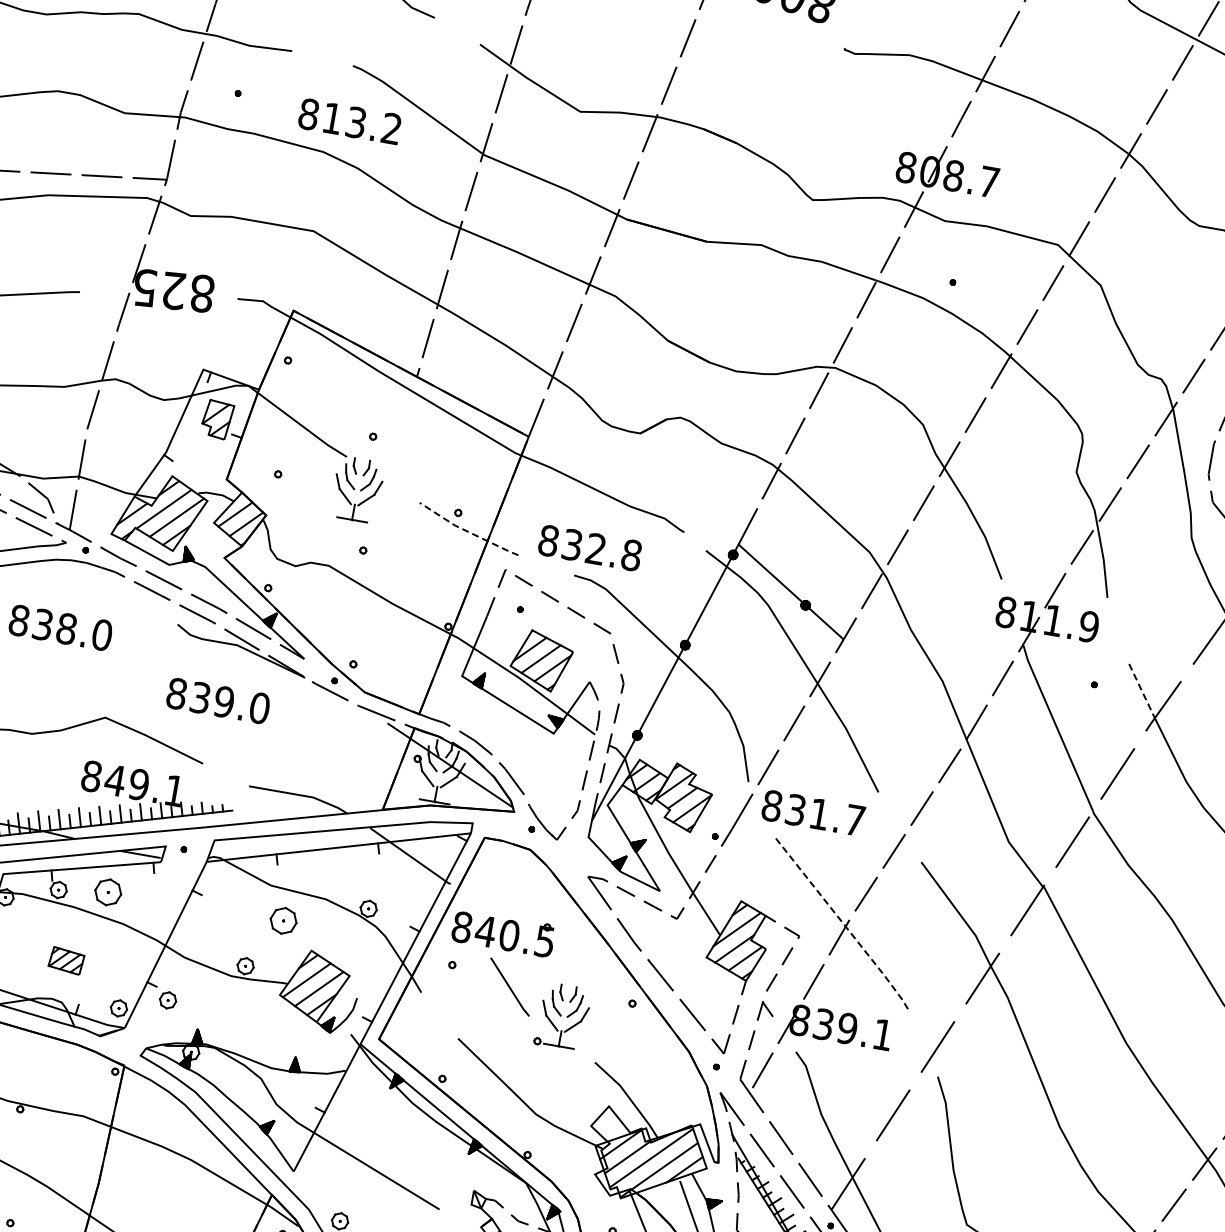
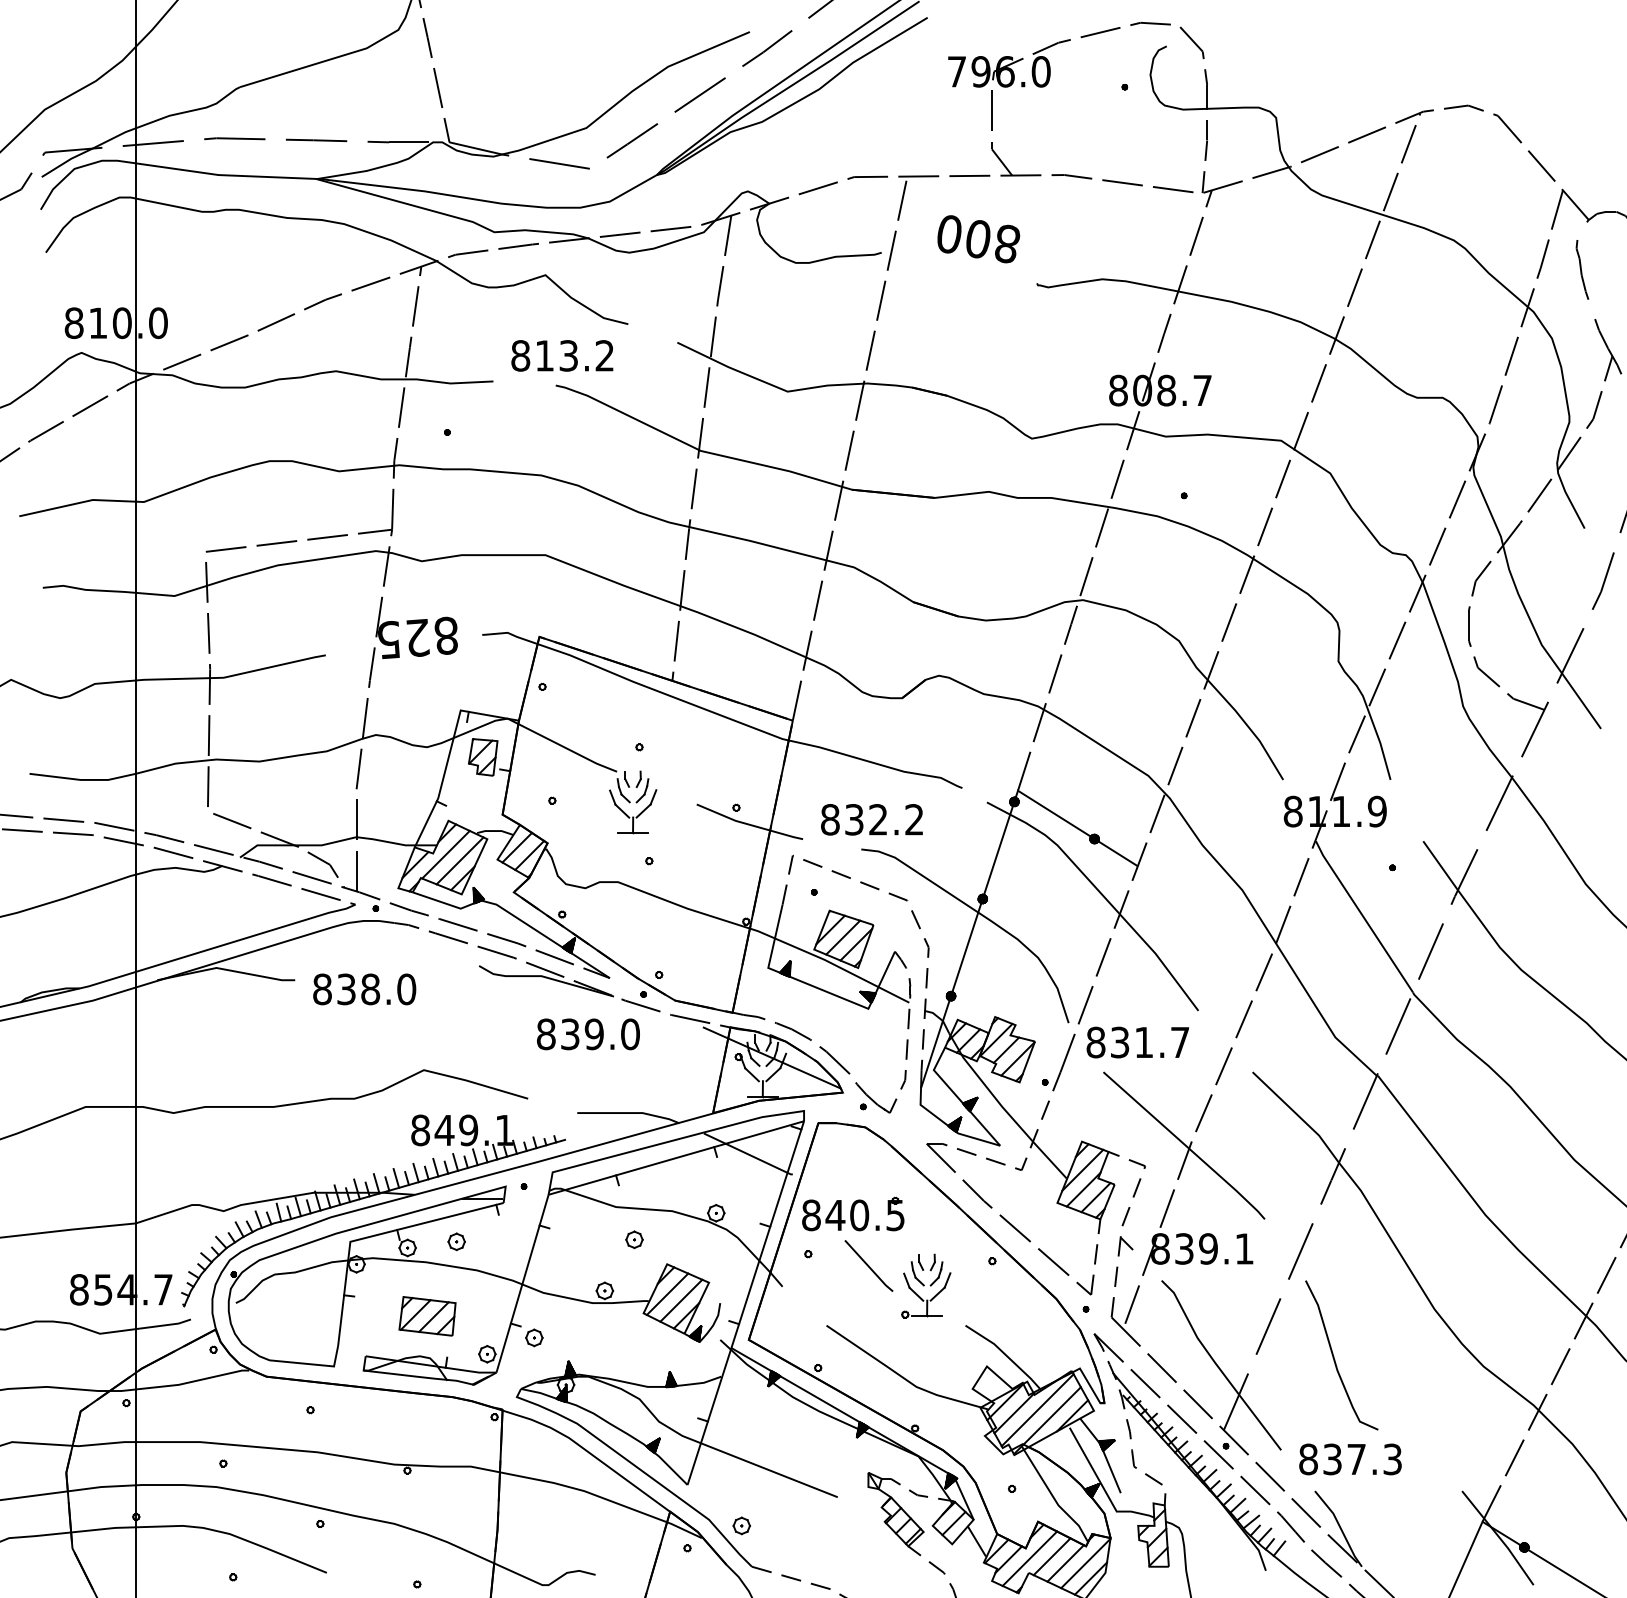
text: (350, 121) -> (562, 355), moved
line: (467, 531) -> (748, 824), dashed -> solid
text: (631, 555) -> (914, 819), 832.8 -> 832.2
line: (1141, 691) -> (1440, 866), dashed -> solid
text: (218, 701) -> (588, 1034), moved
part: (107, 892) -> (456, 1241), size x0.62
part: (283, 920) -> (634, 1239), size x0.62
line: (842, 922) -> (1185, 1145), dashed -> solid
part: (66, 960) -> (427, 1316), size x1.67

